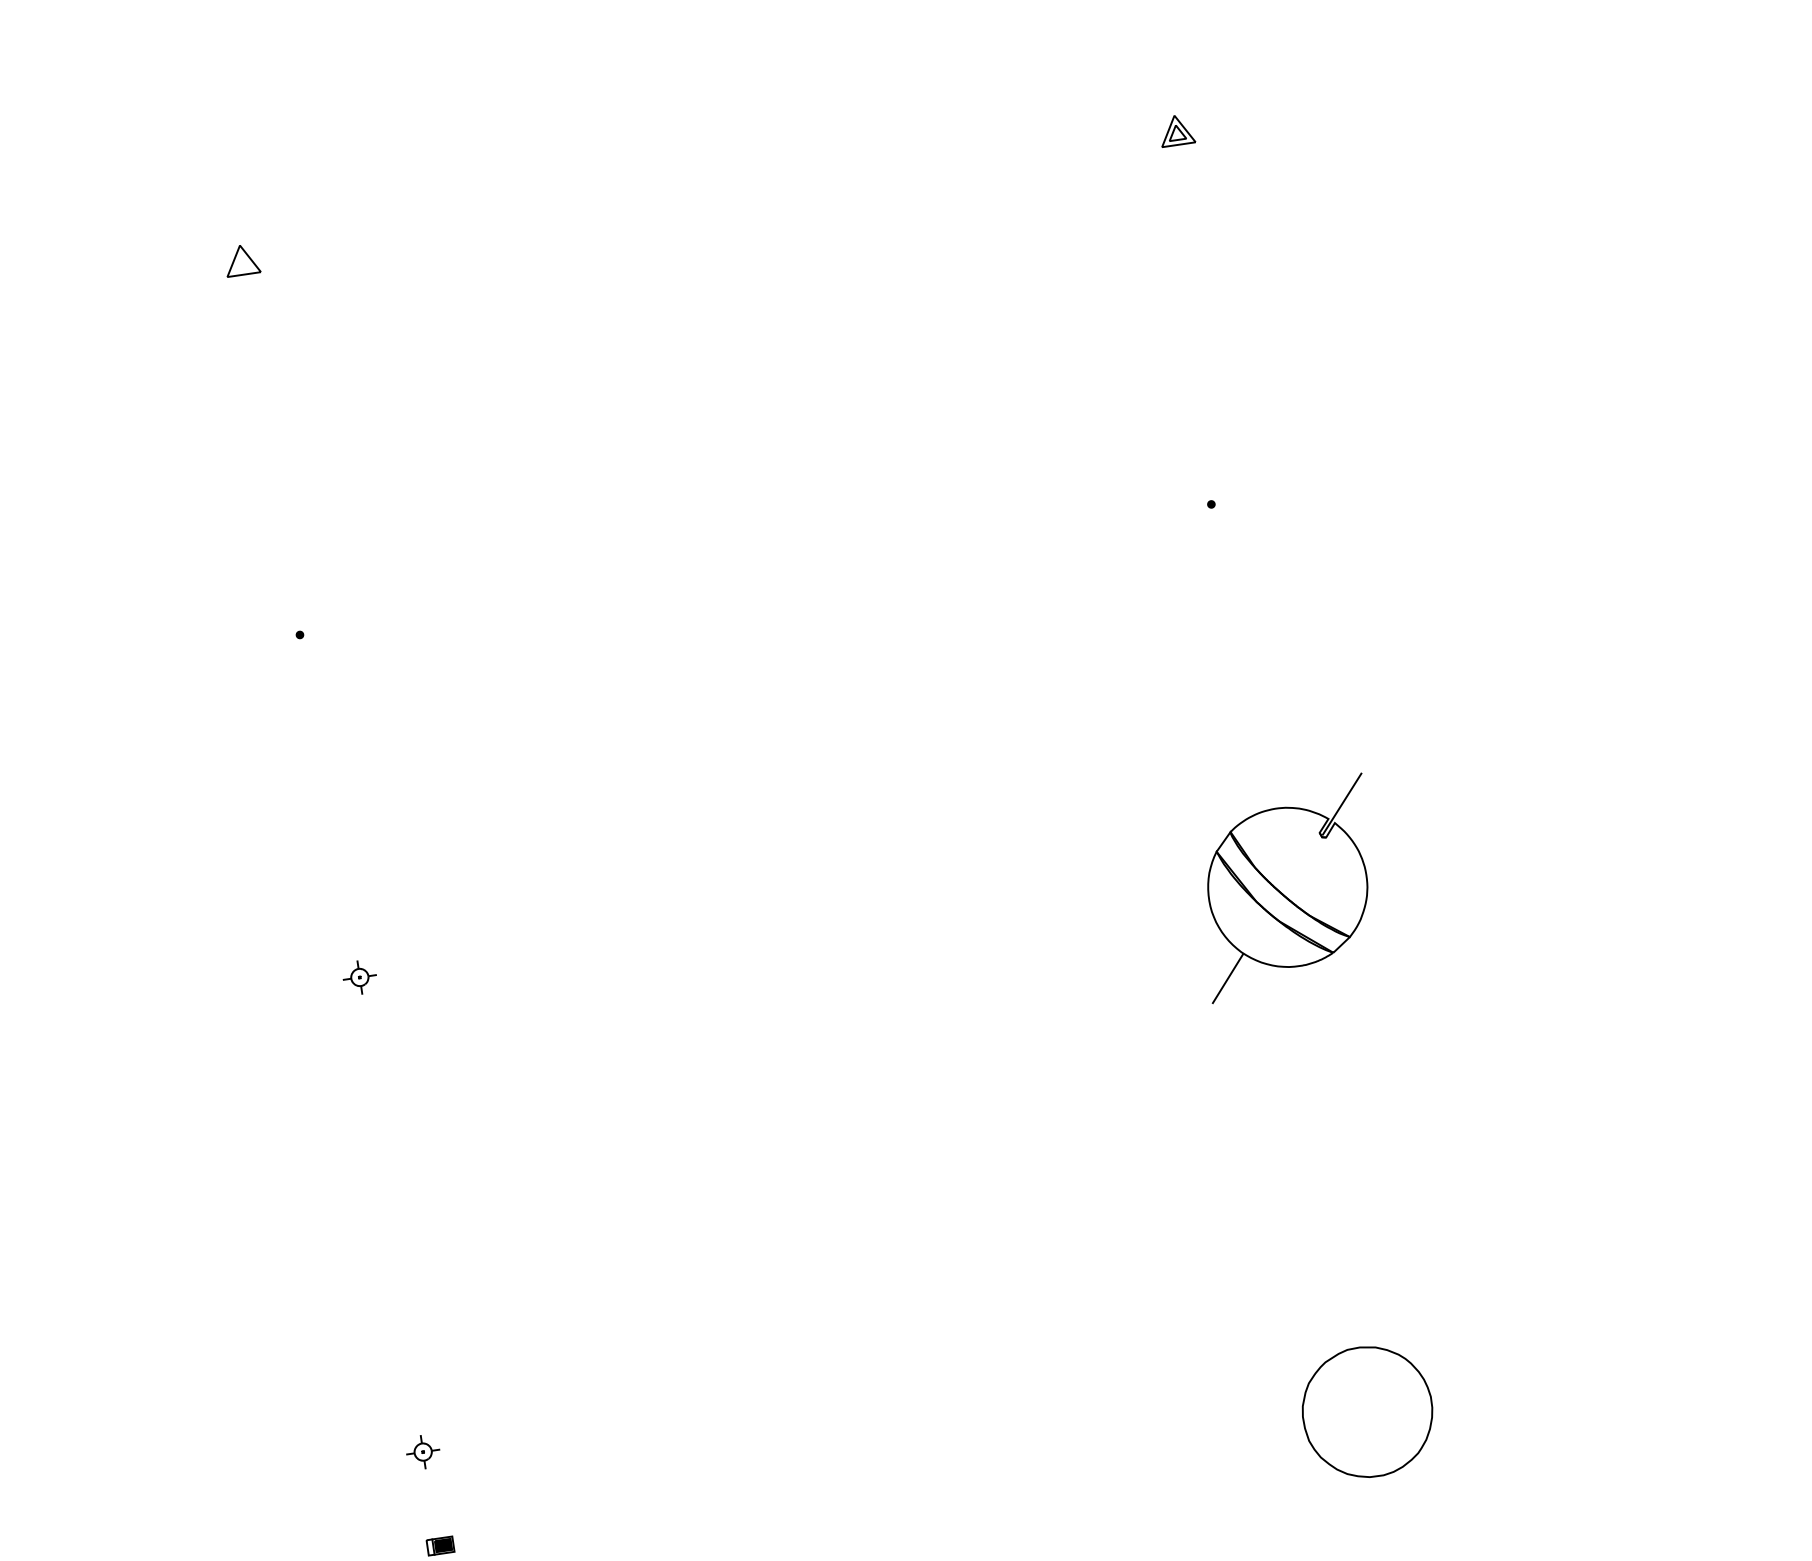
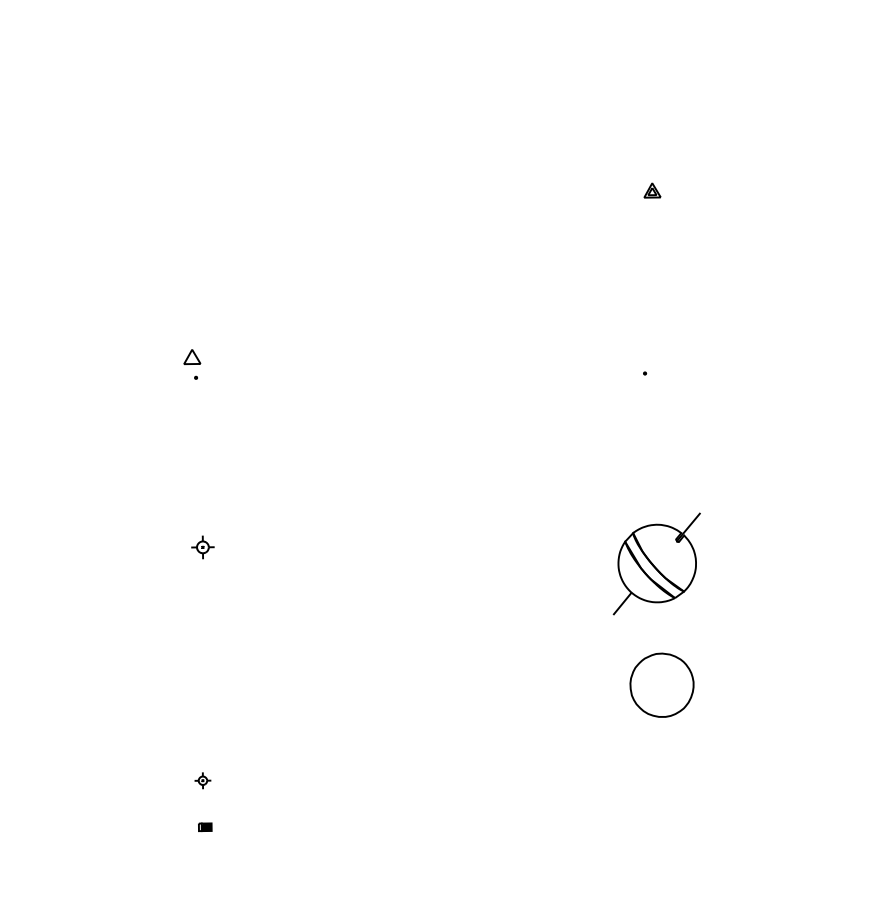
part: (242, 259) -> (192, 356), moved
part: (358, 976) -> (202, 546), size x1.4
part: (1366, 1410) -> (661, 684), moved

